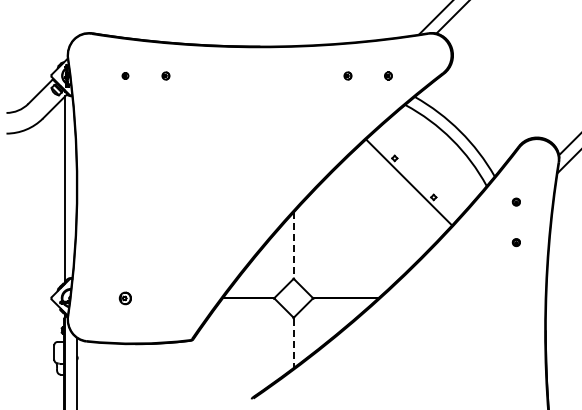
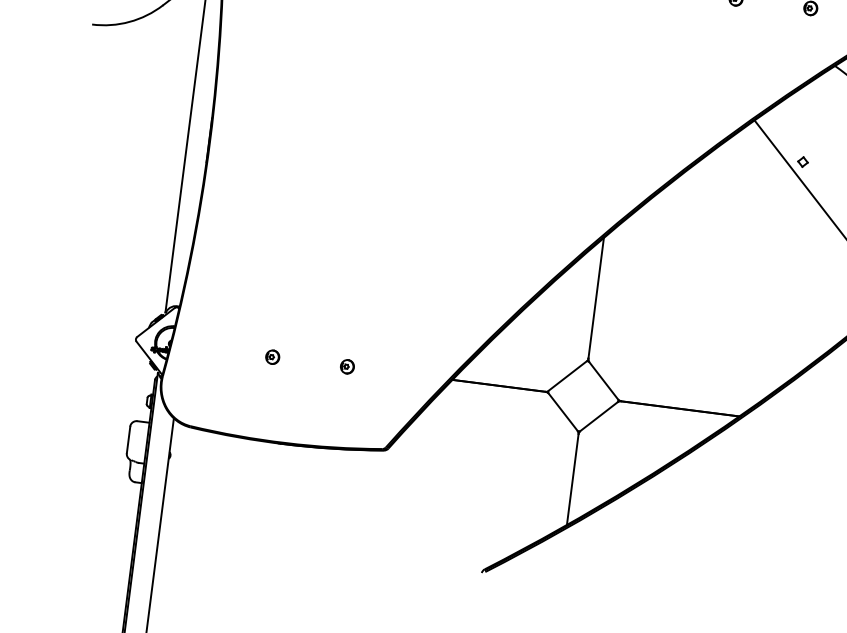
line: (293, 245) -> (595, 298), dashed -> solid
part: (125, 298) -> (272, 356), size x0.62
part: (165, 298) -> (346, 366), added
line: (293, 343) -> (572, 479), dashed -> solid

